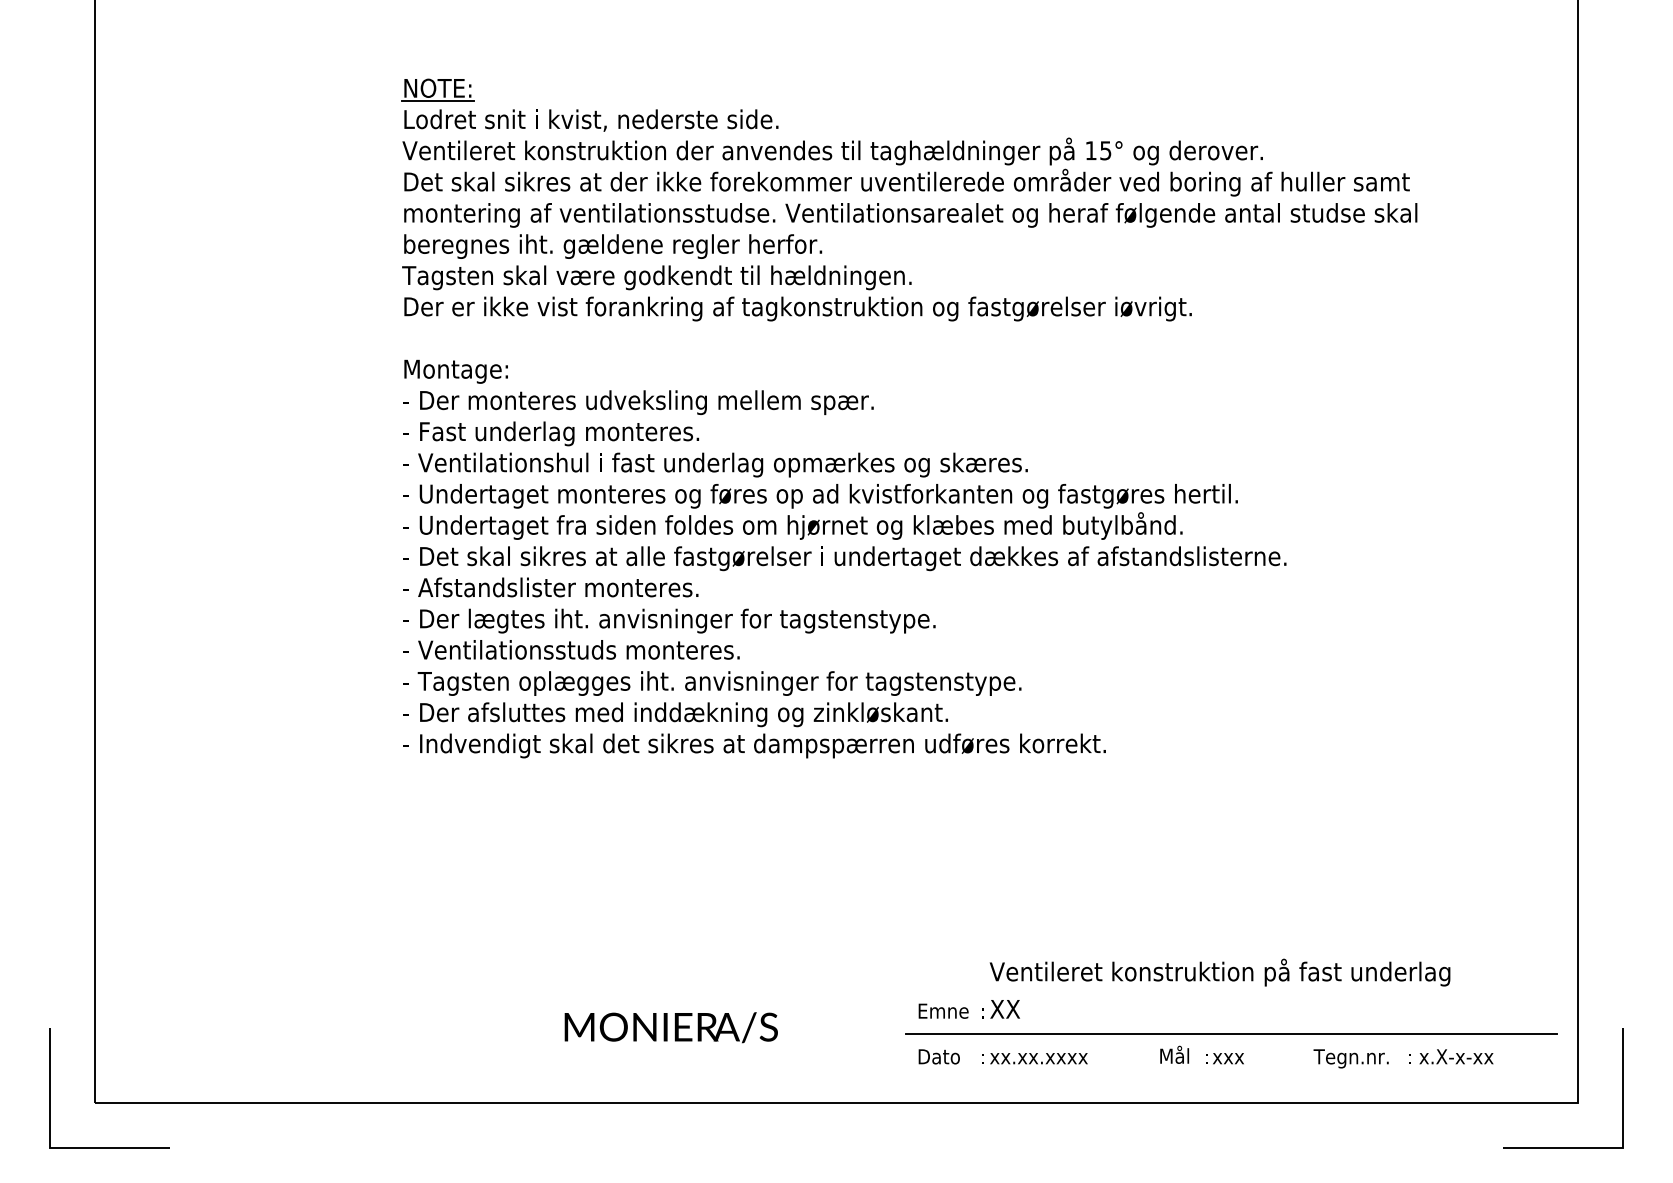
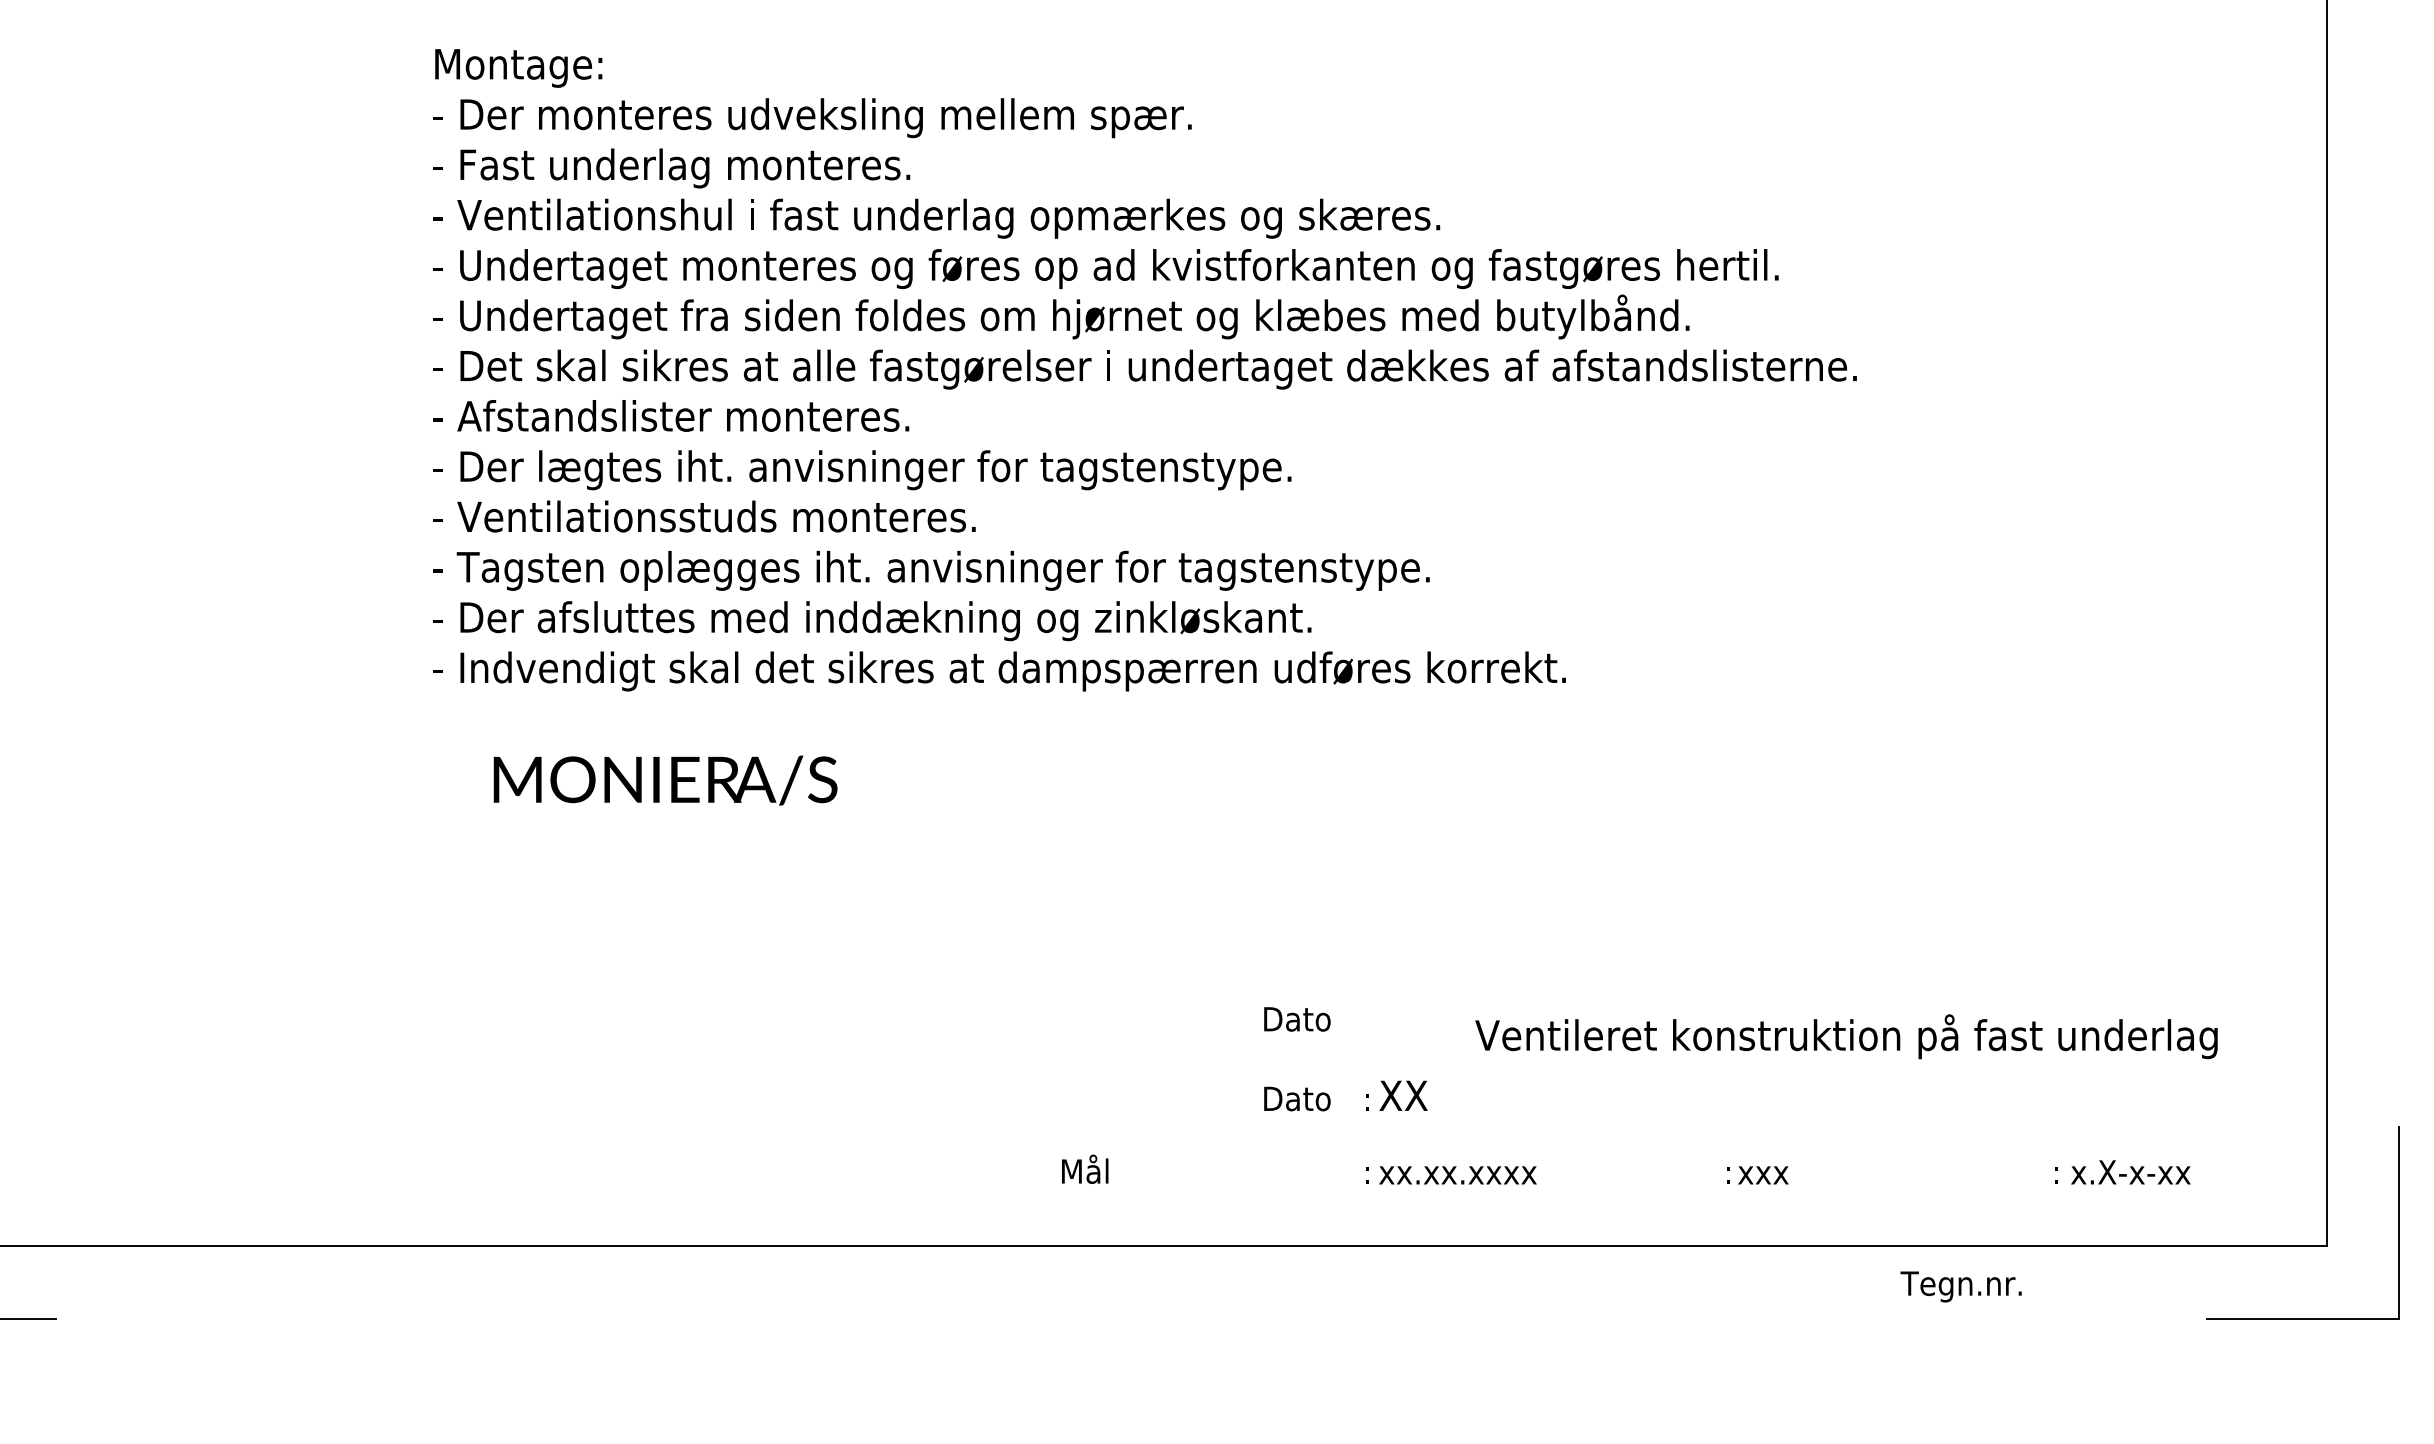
text: (1219, 972) -> (1845, 1036), moved
text: (944, 1010) -> (1305, 1097), Emne -> Dato
text: (670, 1027) -> (664, 780), moved
line: (1231, 1033) -> (1768, 1134), removed
text: (1174, 1054) -> (1084, 1168), moved
text: (938, 1056) -> (1296, 1018), moved
text: (1350, 1058) -> (1960, 1286), moved

